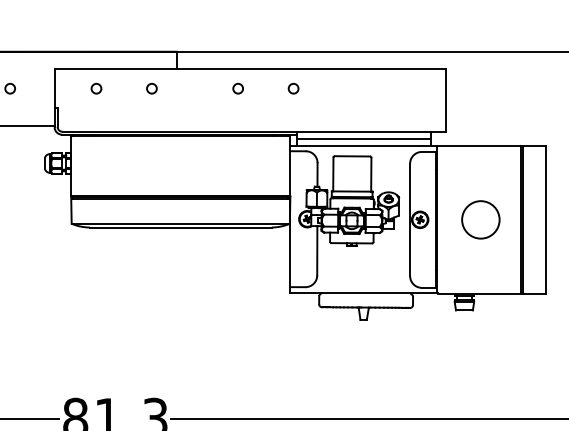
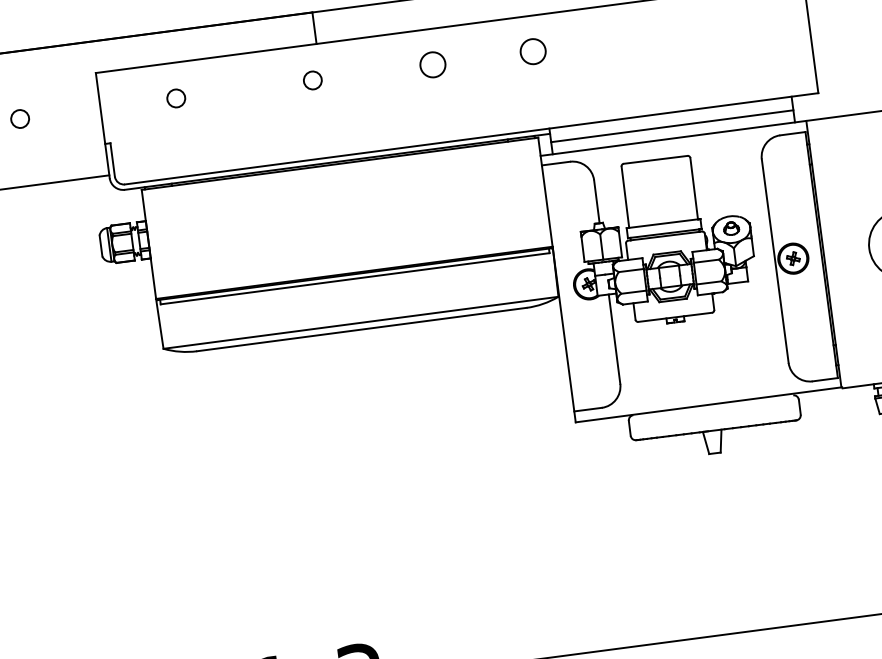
circle: (151, 88) -> (311, 80), moved
circle: (237, 88) -> (431, 64), size x1.4
circle: (293, 88) -> (532, 51), size x1.4

